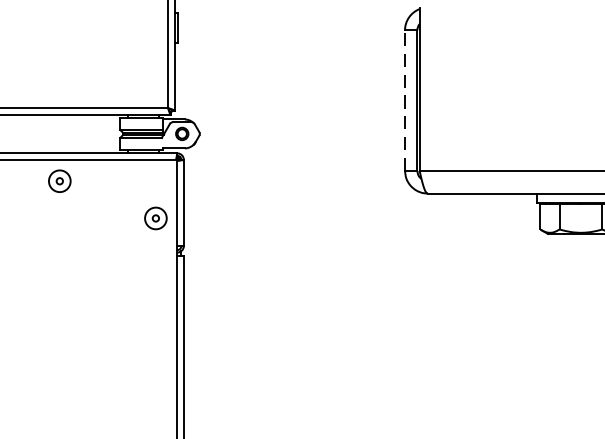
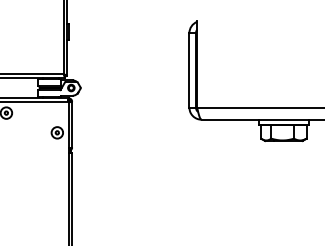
line: (405, 98) -> (189, 69), dashed -> solid

